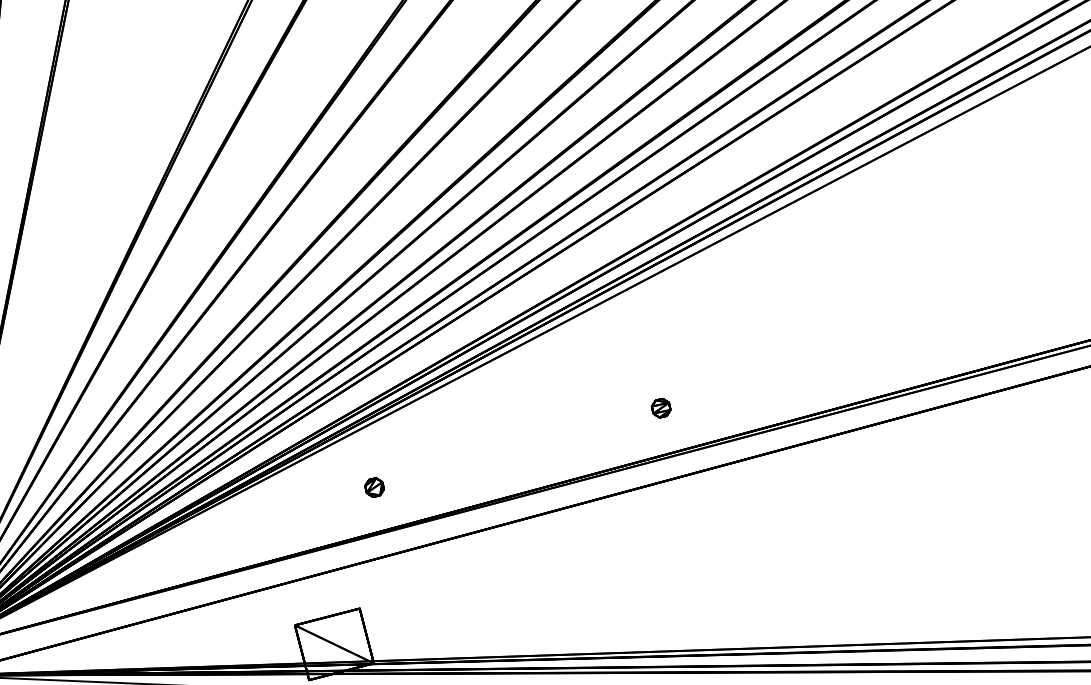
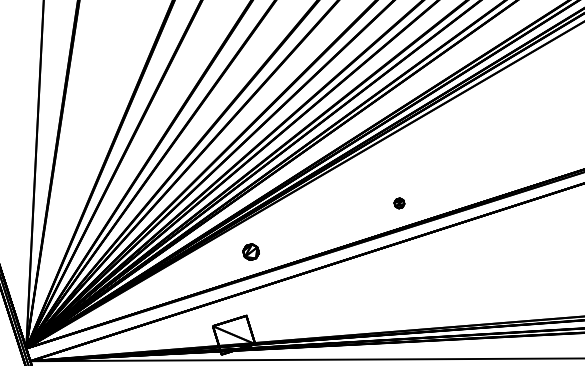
part: (375, 486) -> (251, 251), size x1.6

